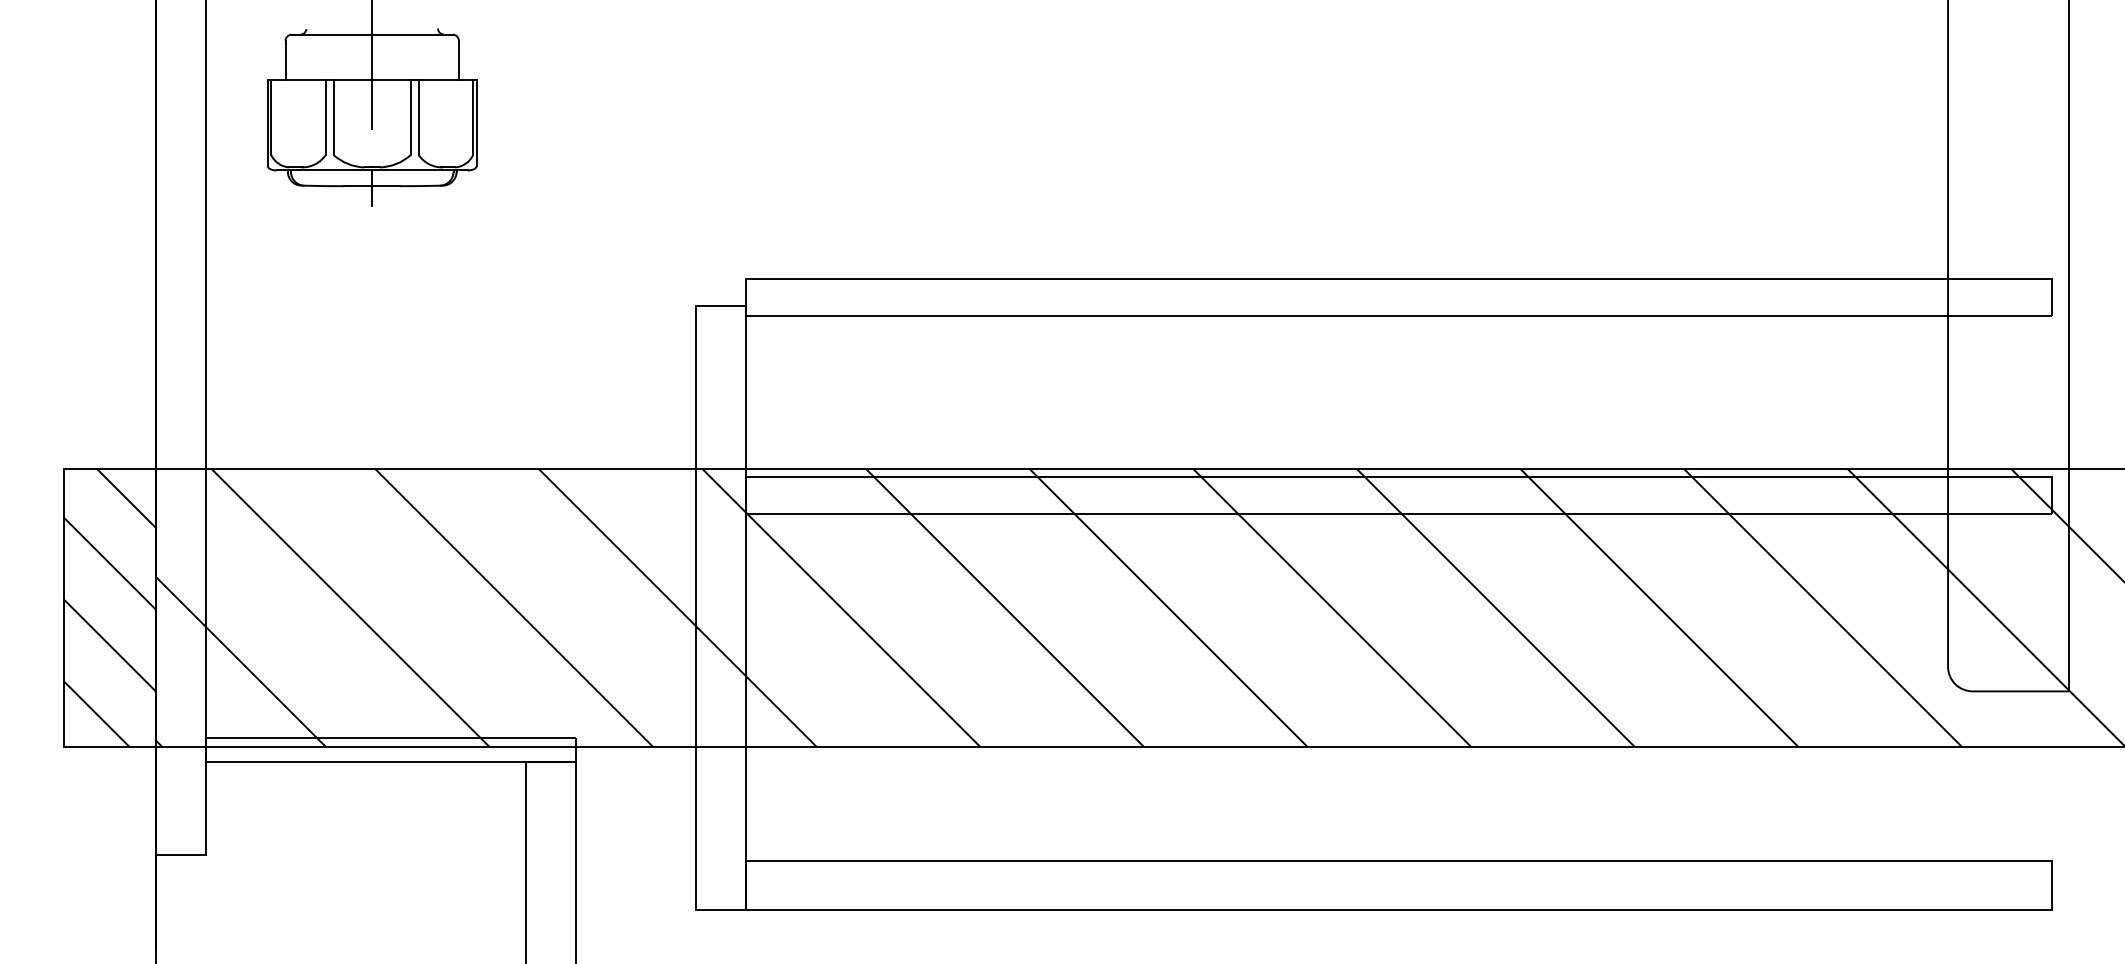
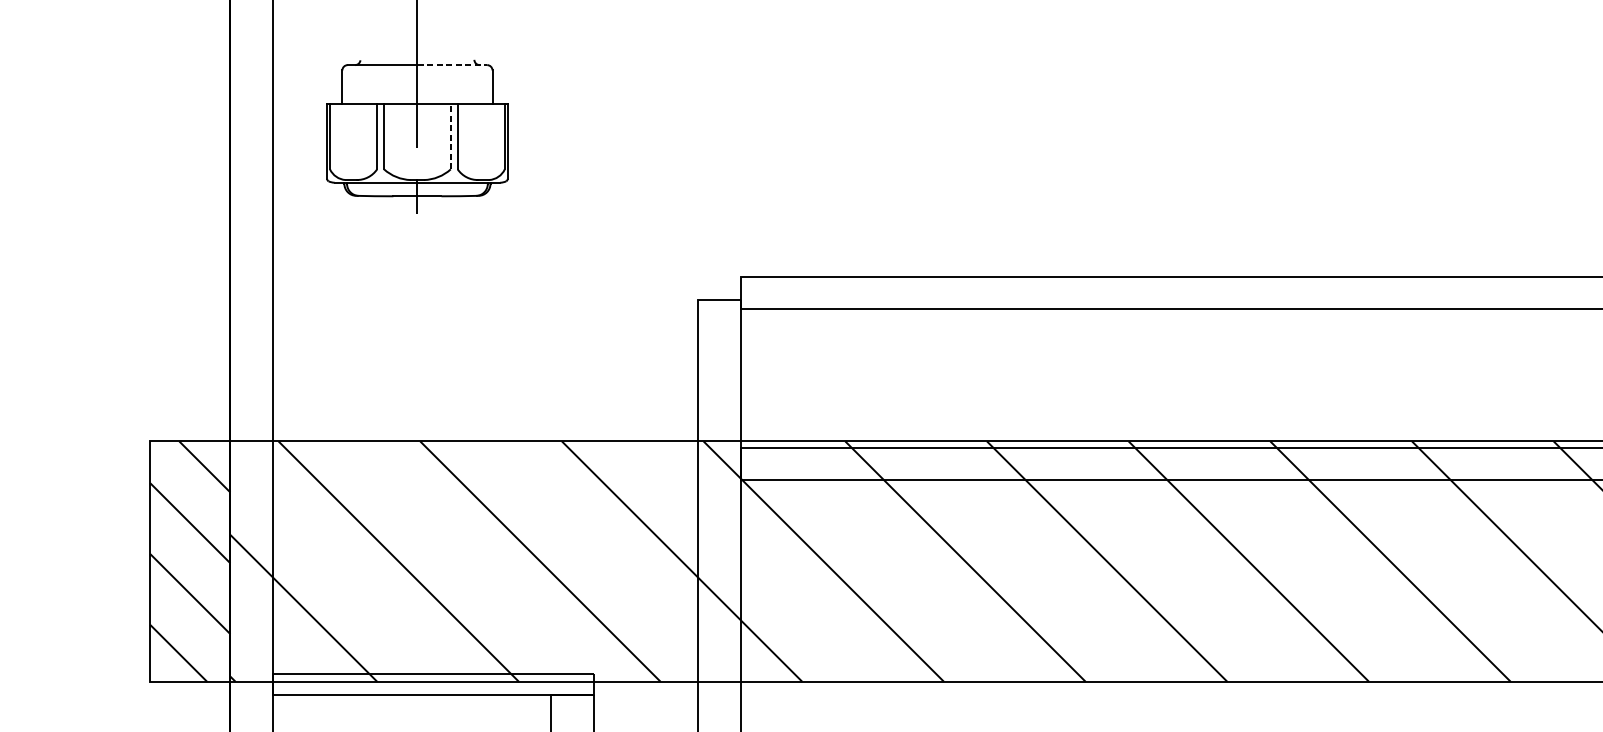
line: (413, 34) -> (453, 64), solid -> dashed
line: (410, 117) -> (450, 136), solid -> dashed

